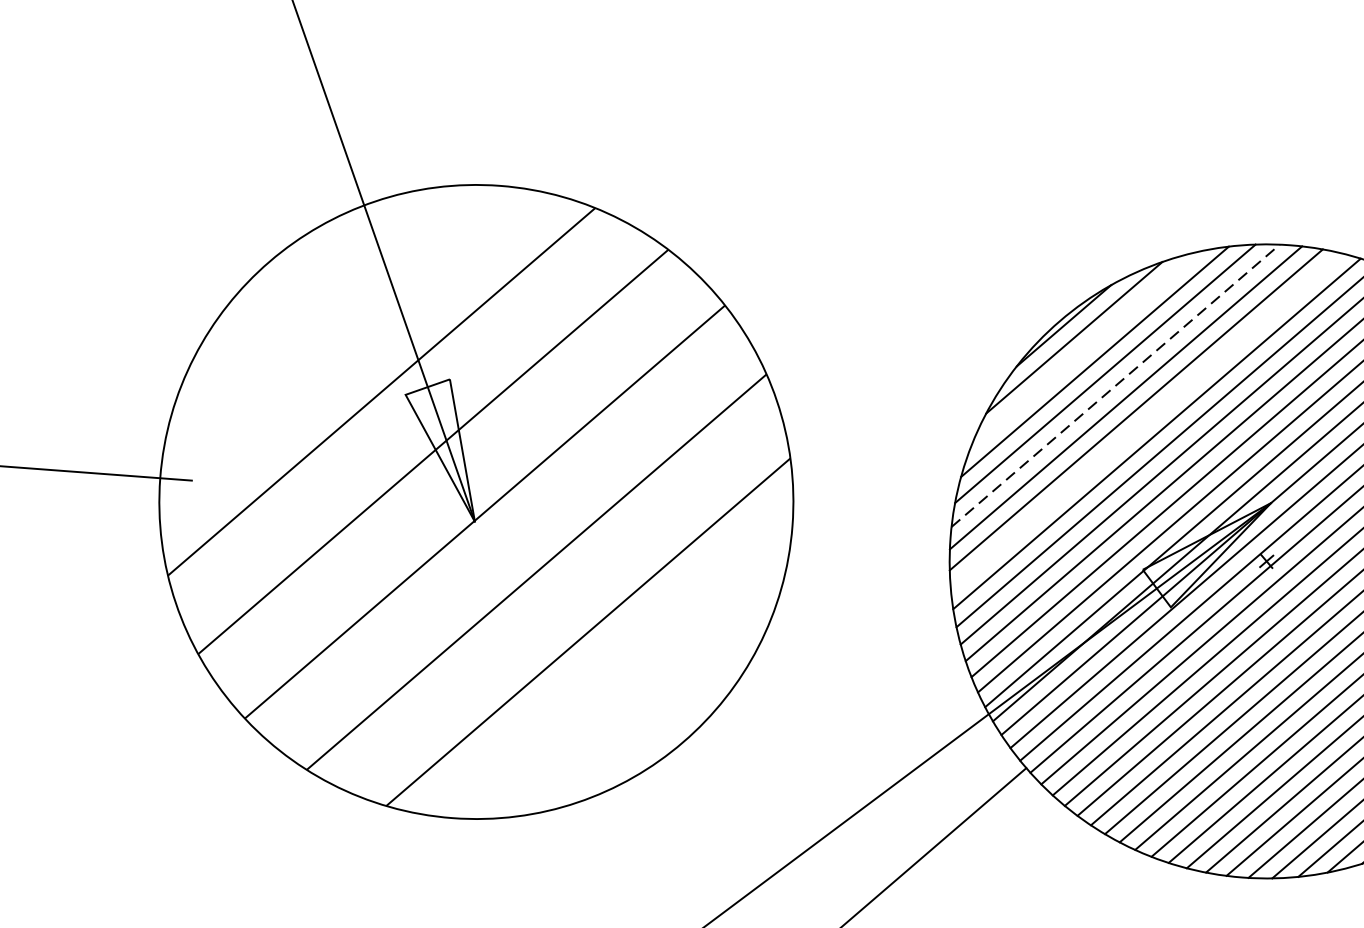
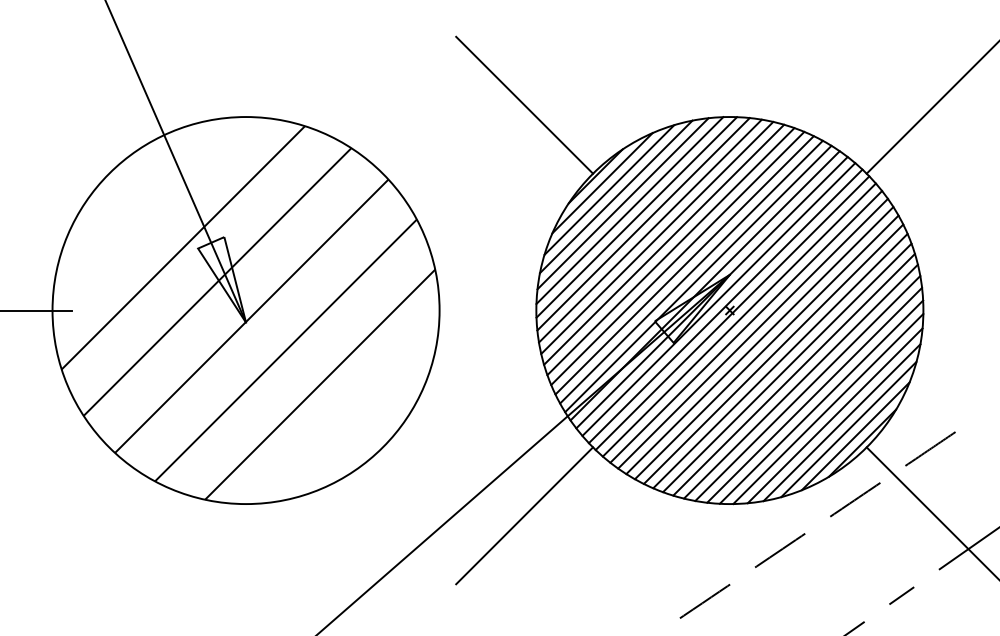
line: (956, 199) -> (524, 104), added
line: (1084, 348) -> (609, 189), added
line: (1116, 385) -> (630, 210), dashed -> solid
line: (1146, 420) -> (650, 230), added

